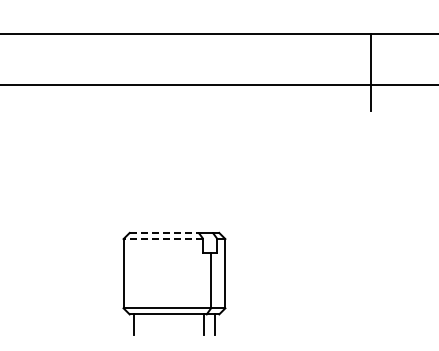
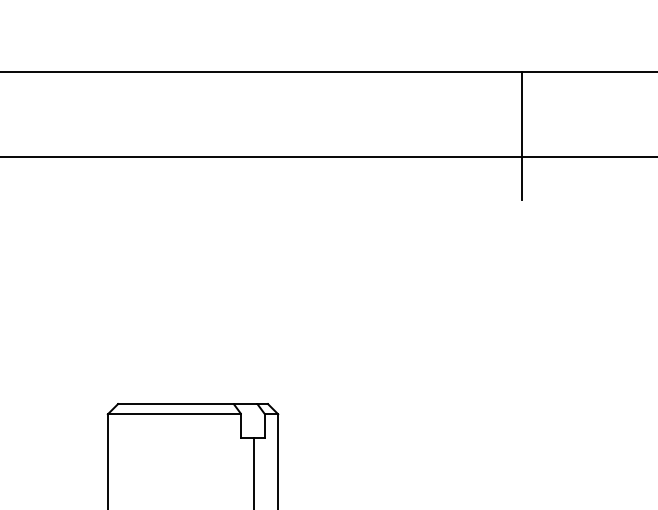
line: (164, 232) -> (176, 403), dashed -> solid
line: (163, 239) -> (174, 414), dashed -> solid

